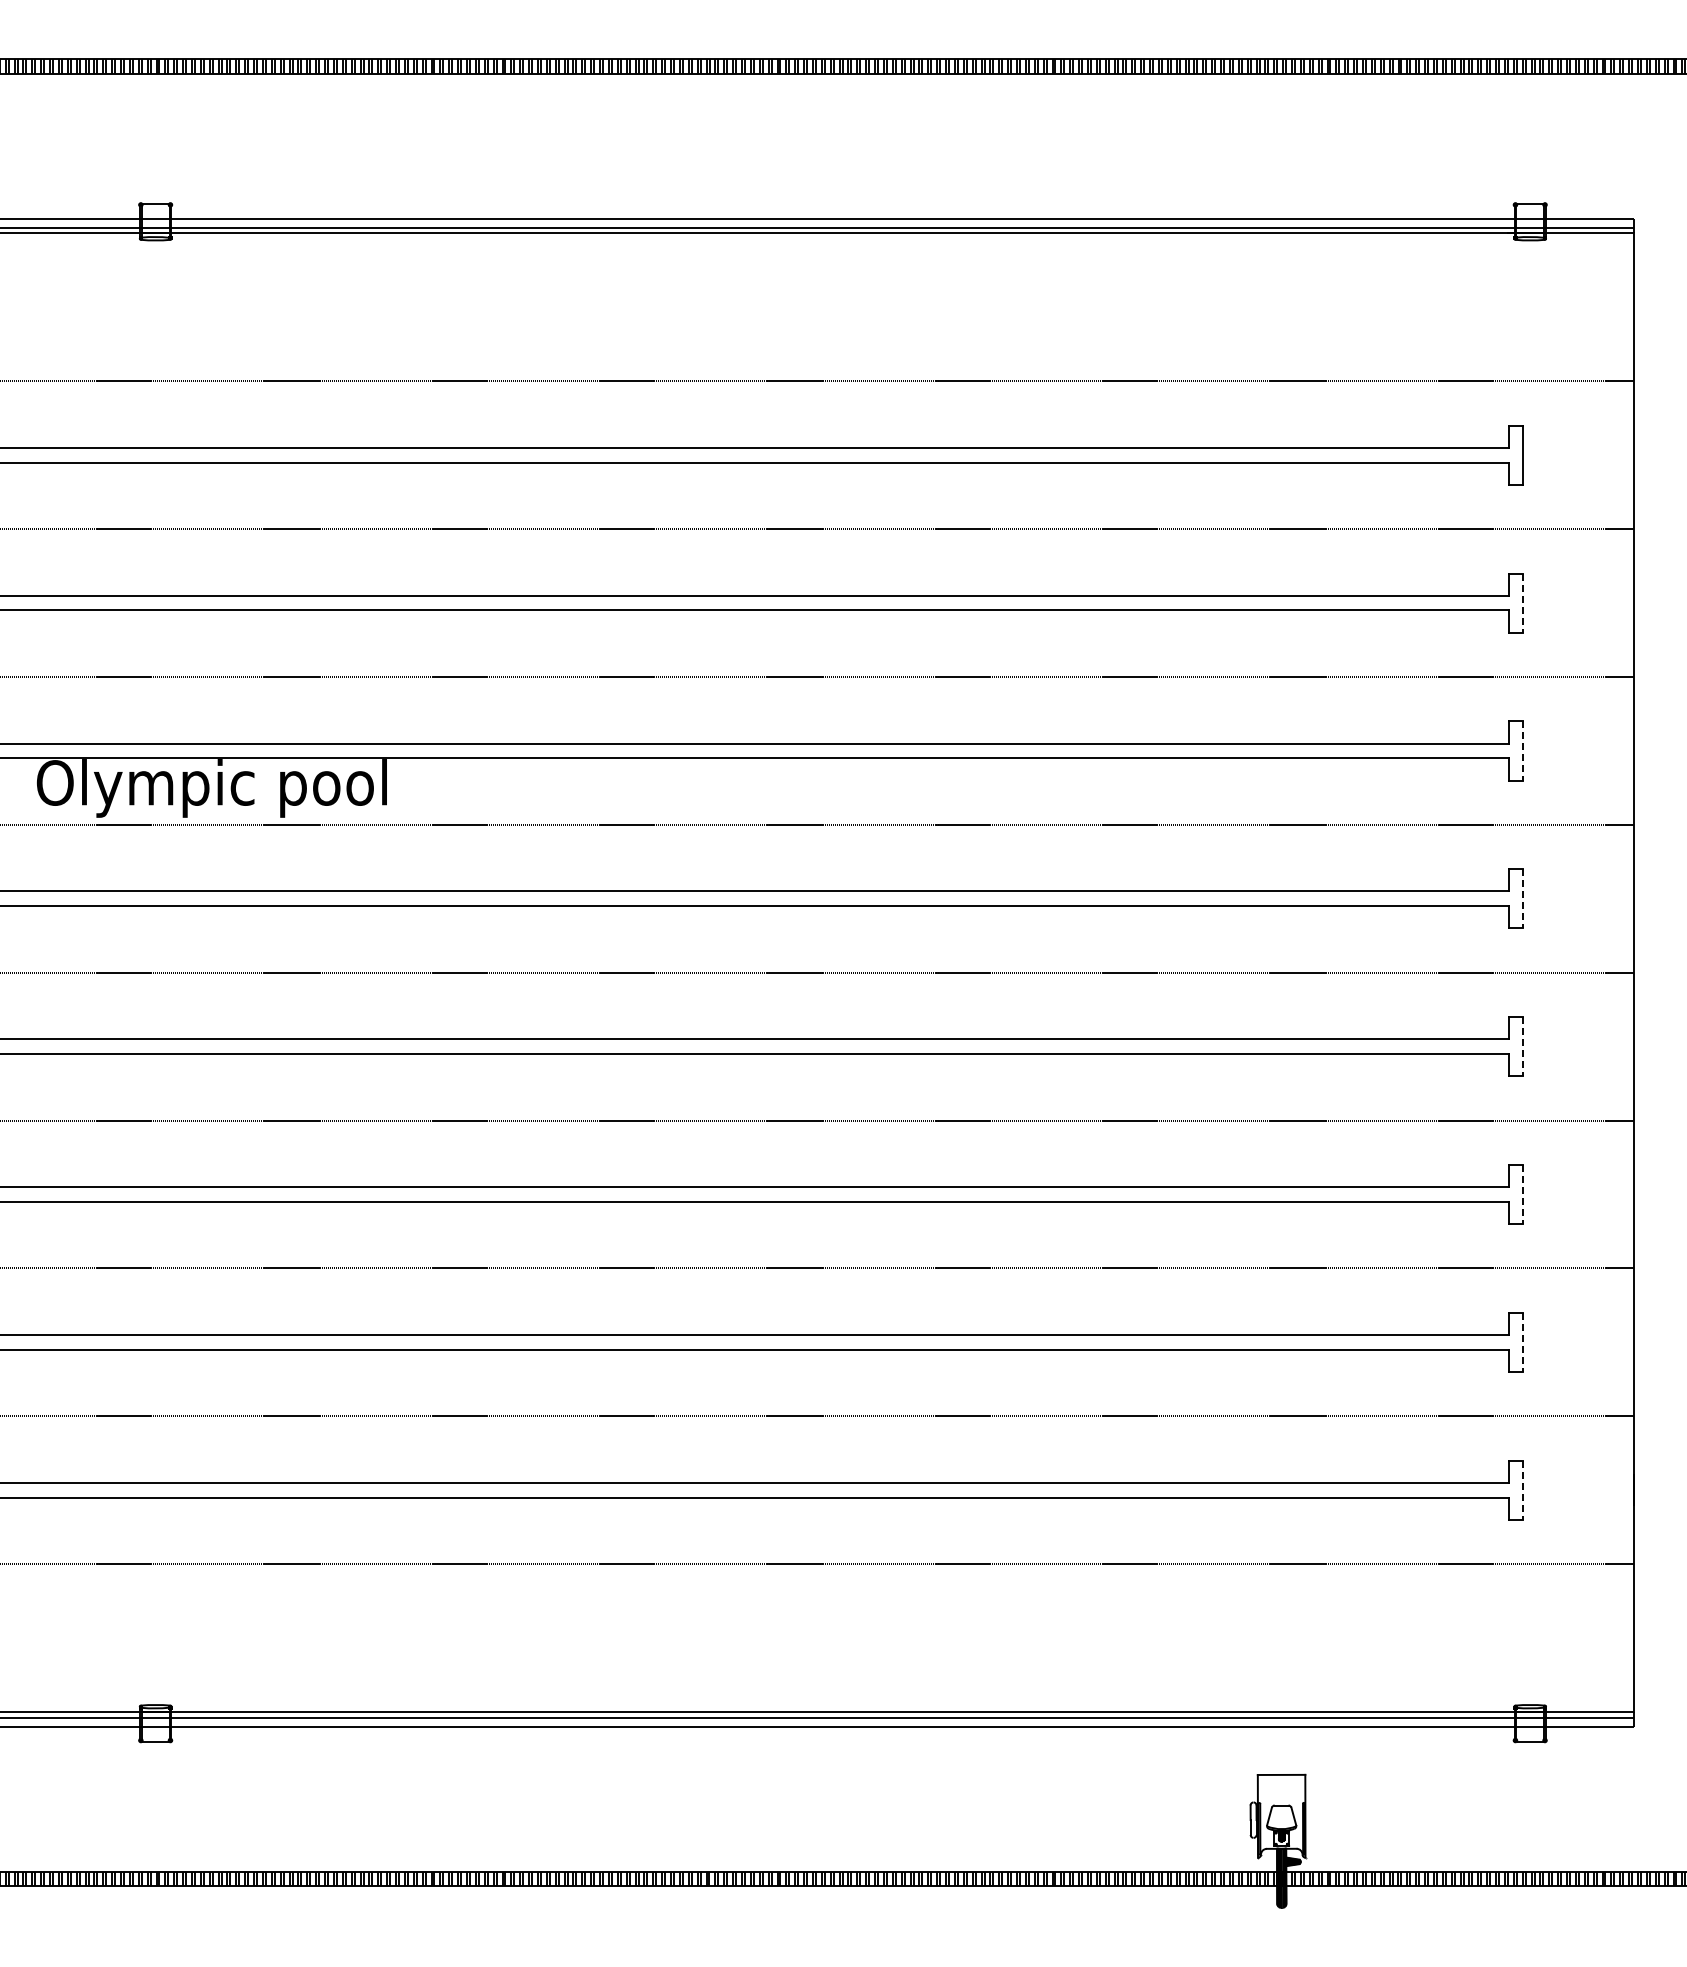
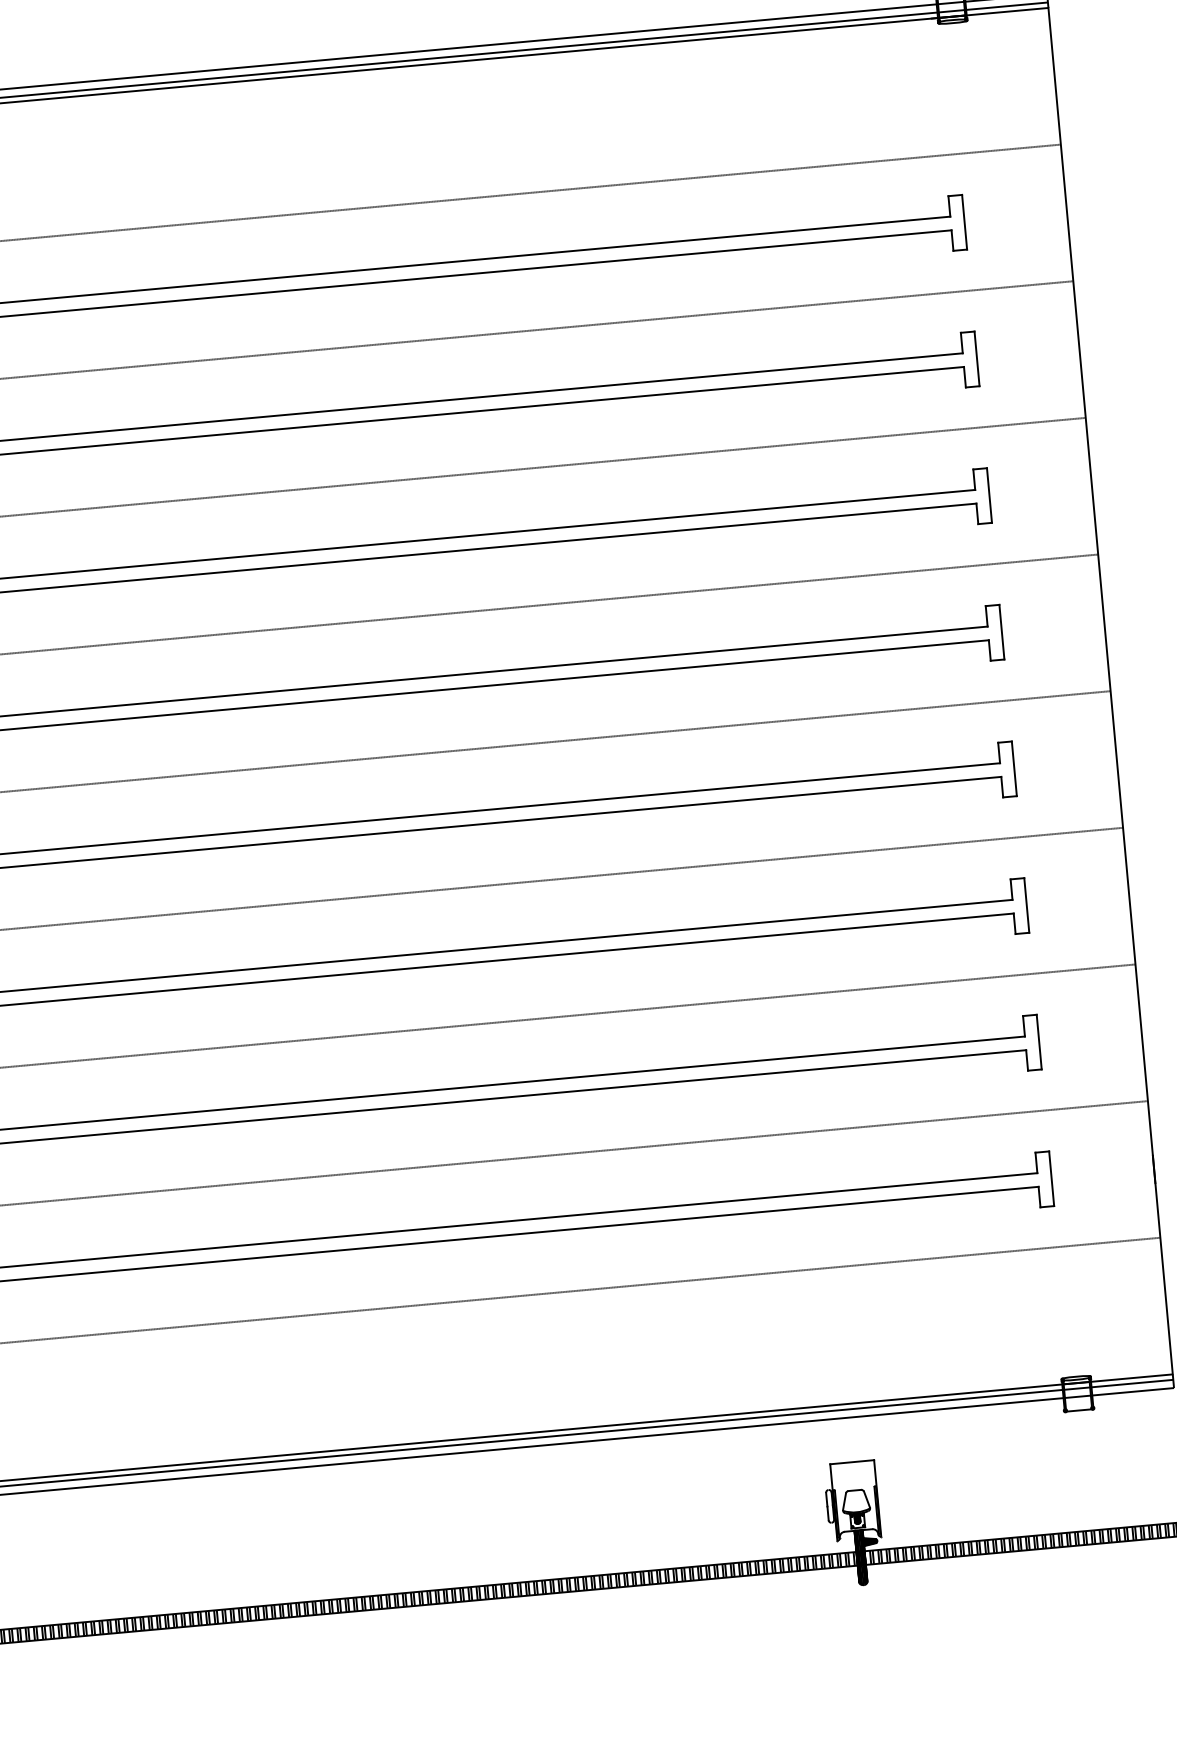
line: (1523, 603) -> (977, 359), dashed -> solid
line: (1523, 750) -> (989, 495), dashed -> solid
line: (1523, 898) -> (1002, 631), dashed -> solid
line: (1523, 1046) -> (1014, 768), dashed -> solid
line: (1523, 1194) -> (1026, 905), dashed -> solid
line: (1523, 1342) -> (1039, 1042), dashed -> solid
line: (1523, 1490) -> (1051, 1179), dashed -> solid

